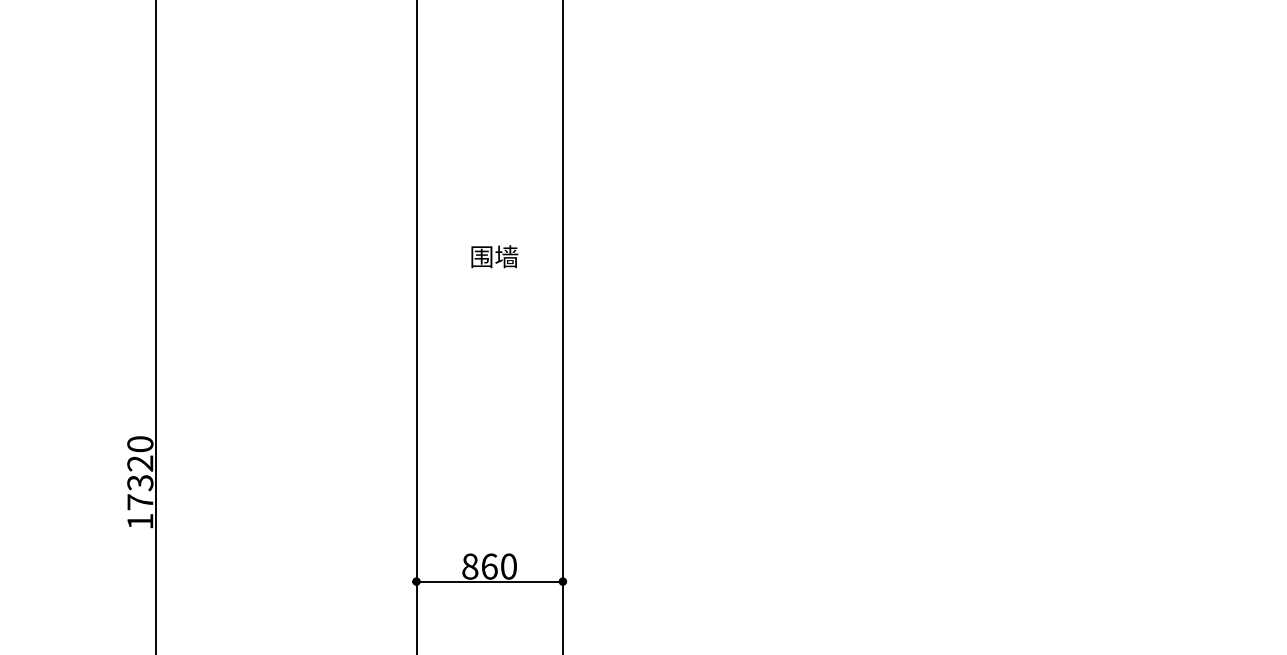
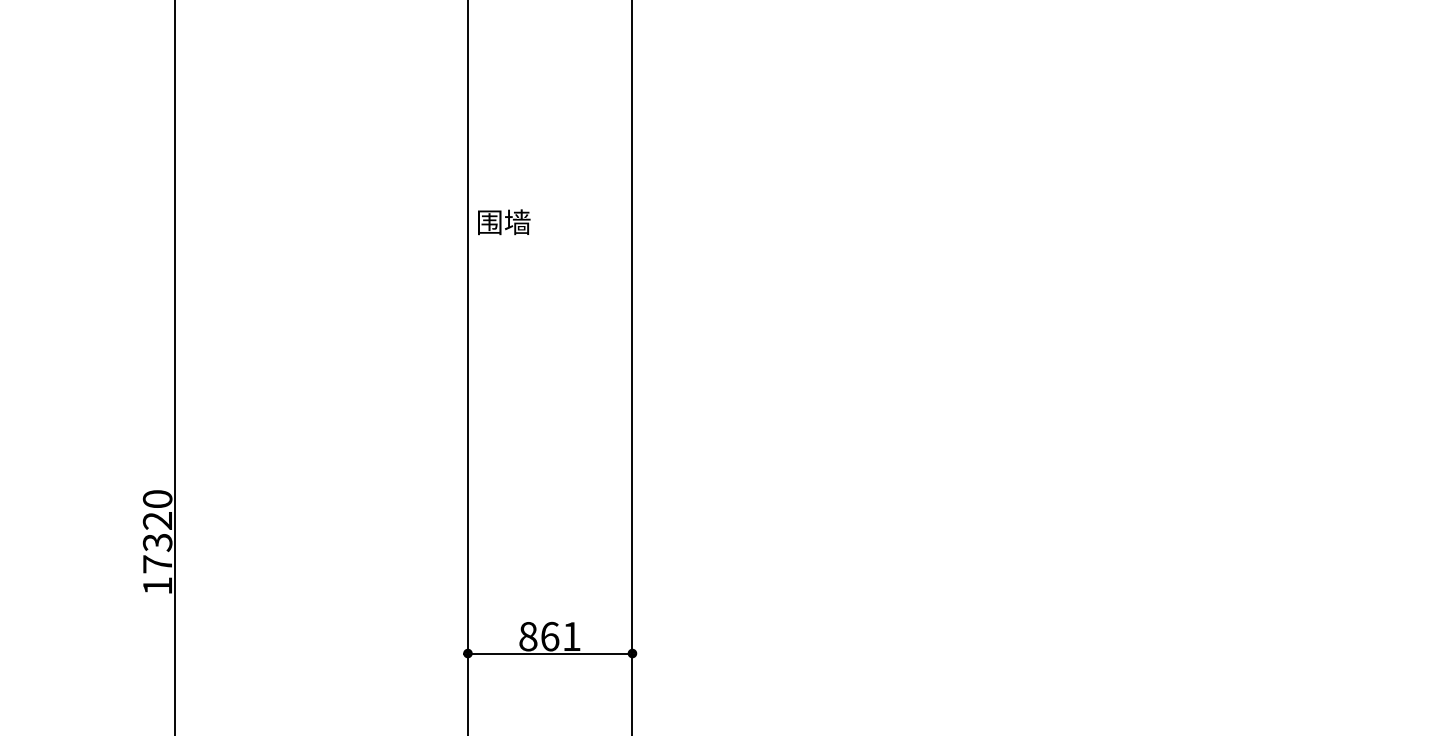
text: (494, 256) -> (503, 221), moved
text: (508, 566) -> (571, 636), 860 -> 861

